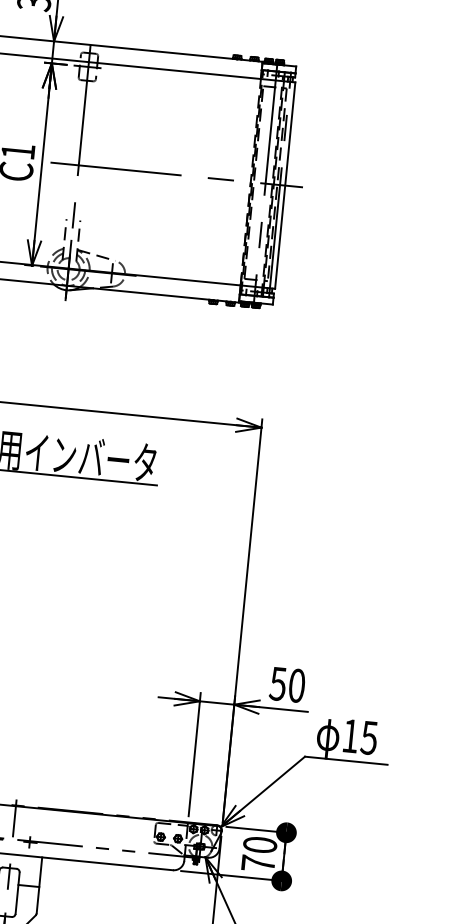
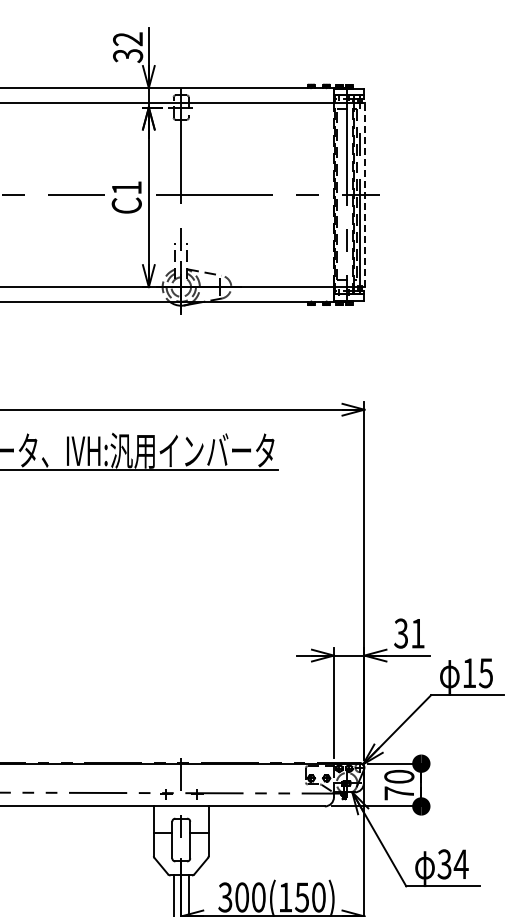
line: (285, 185) -> (364, 194), solid -> dashed
text: (287, 684) -> (409, 633), 50 -> 31

